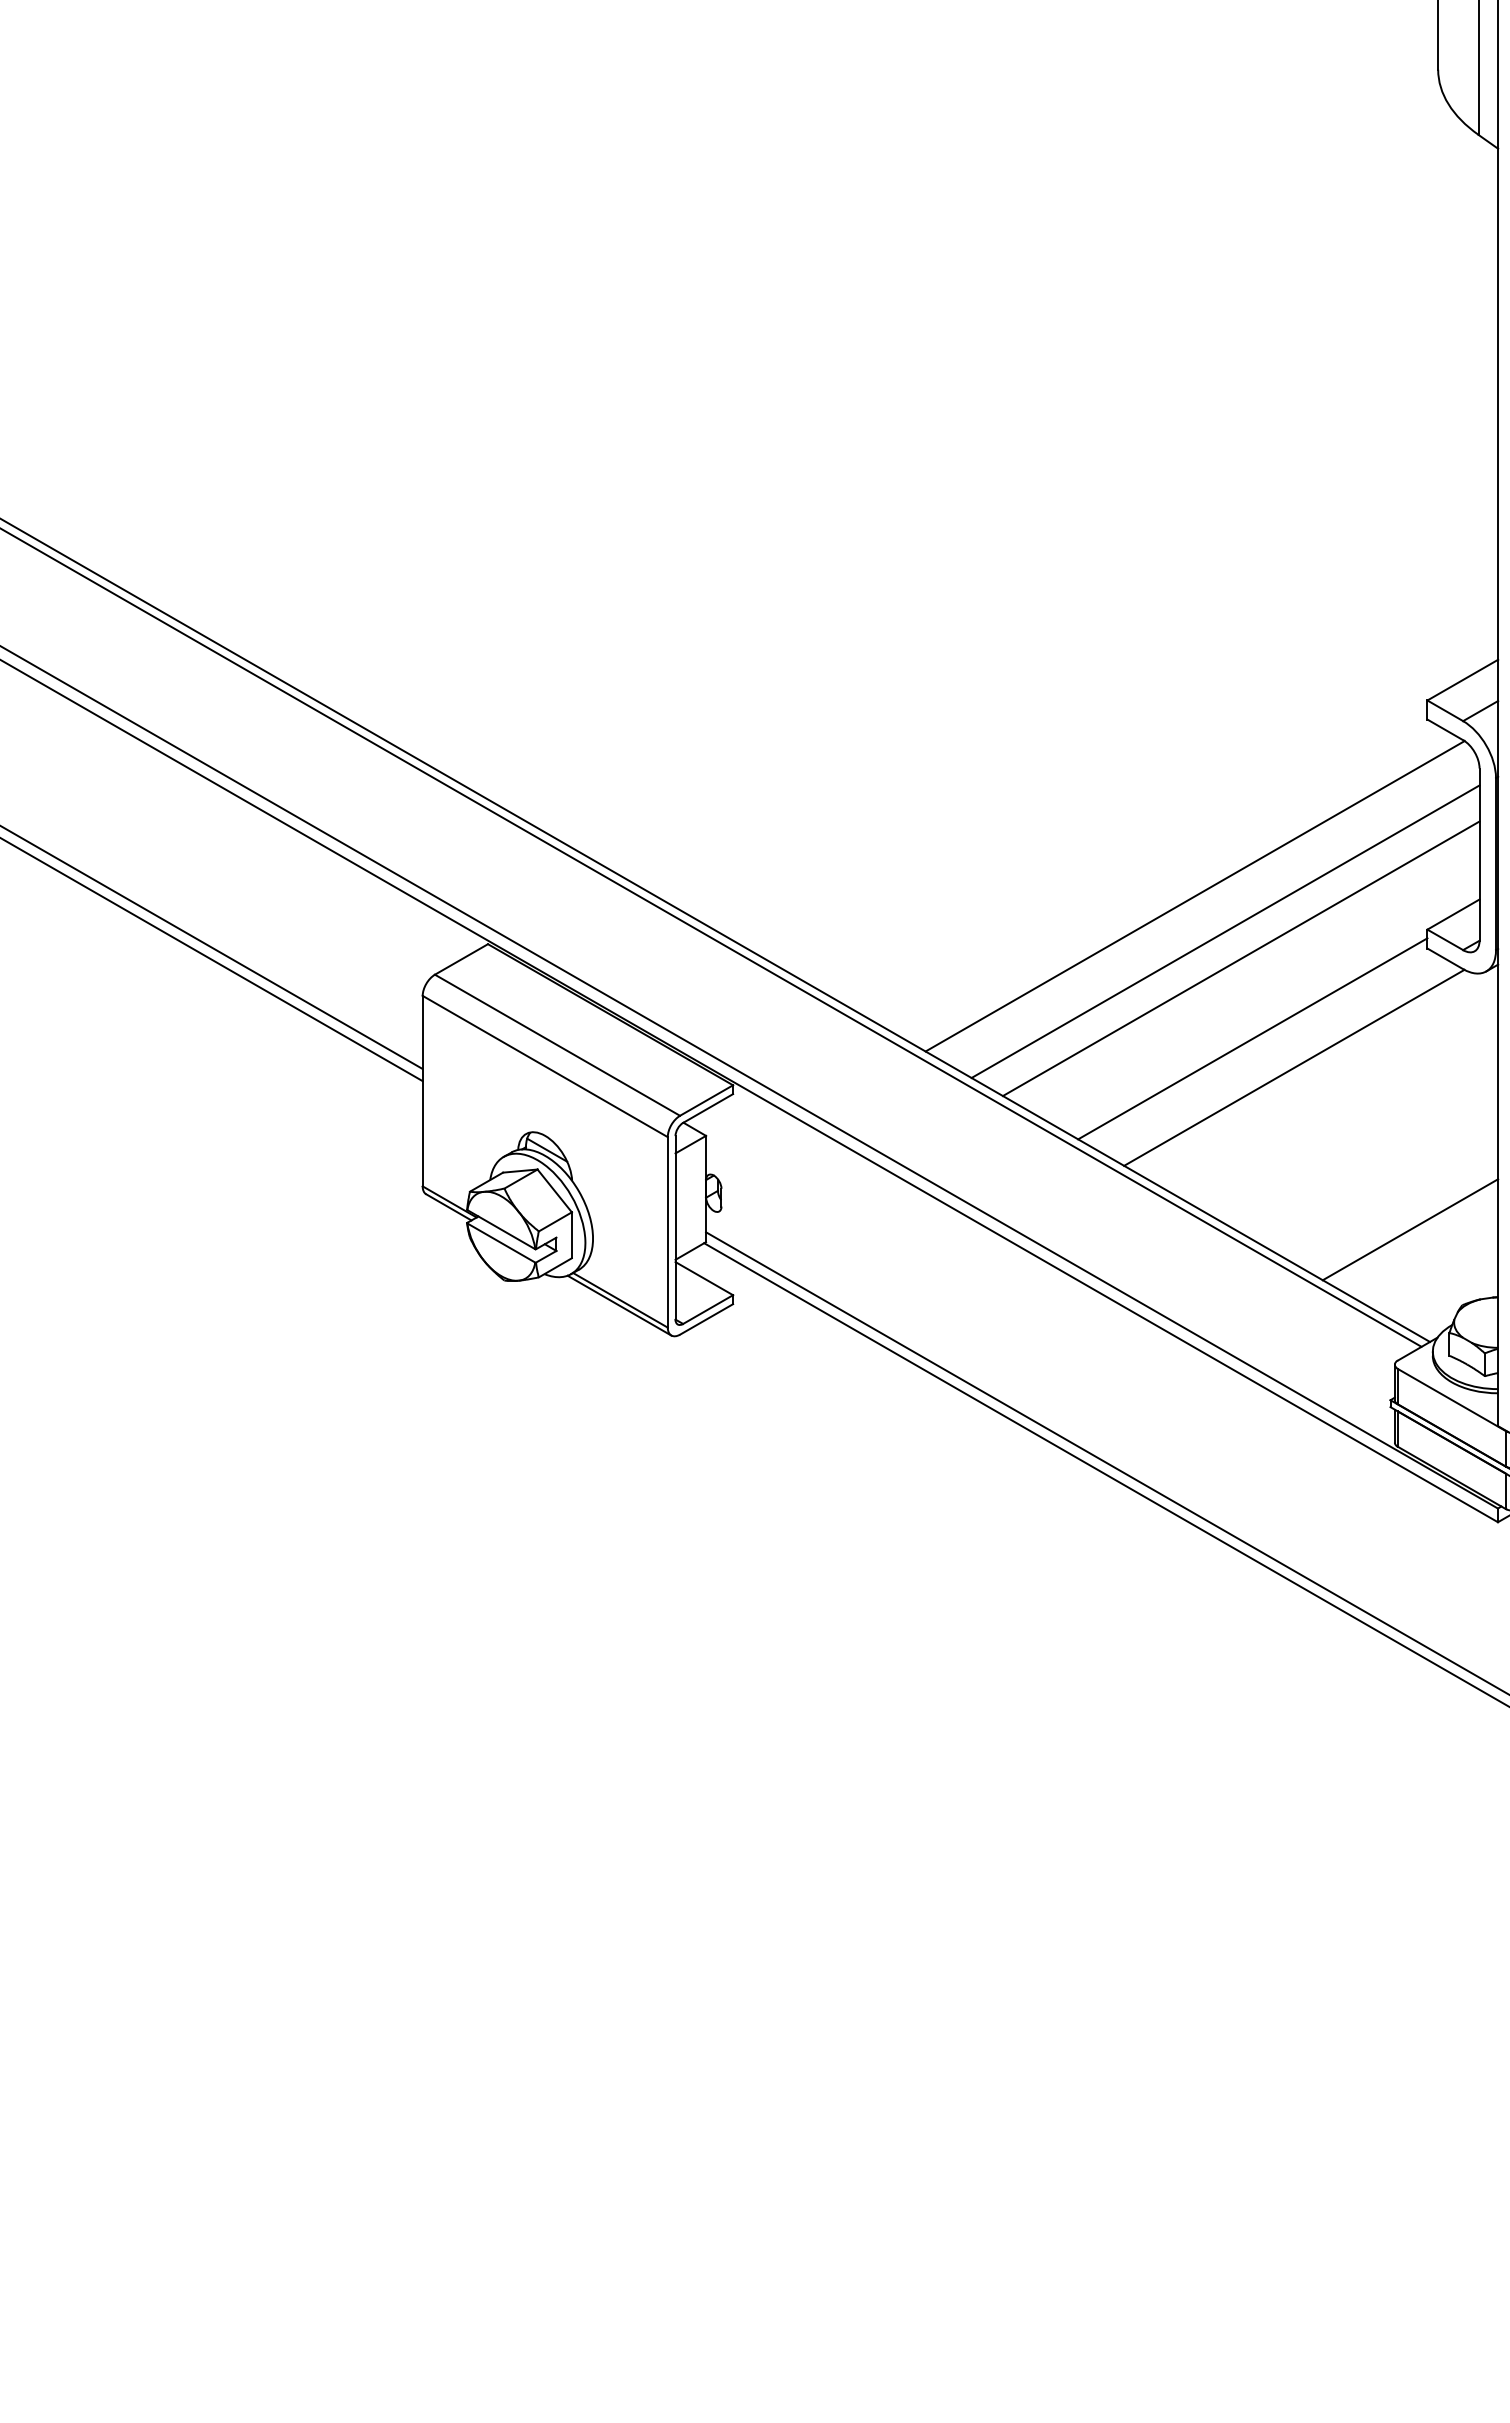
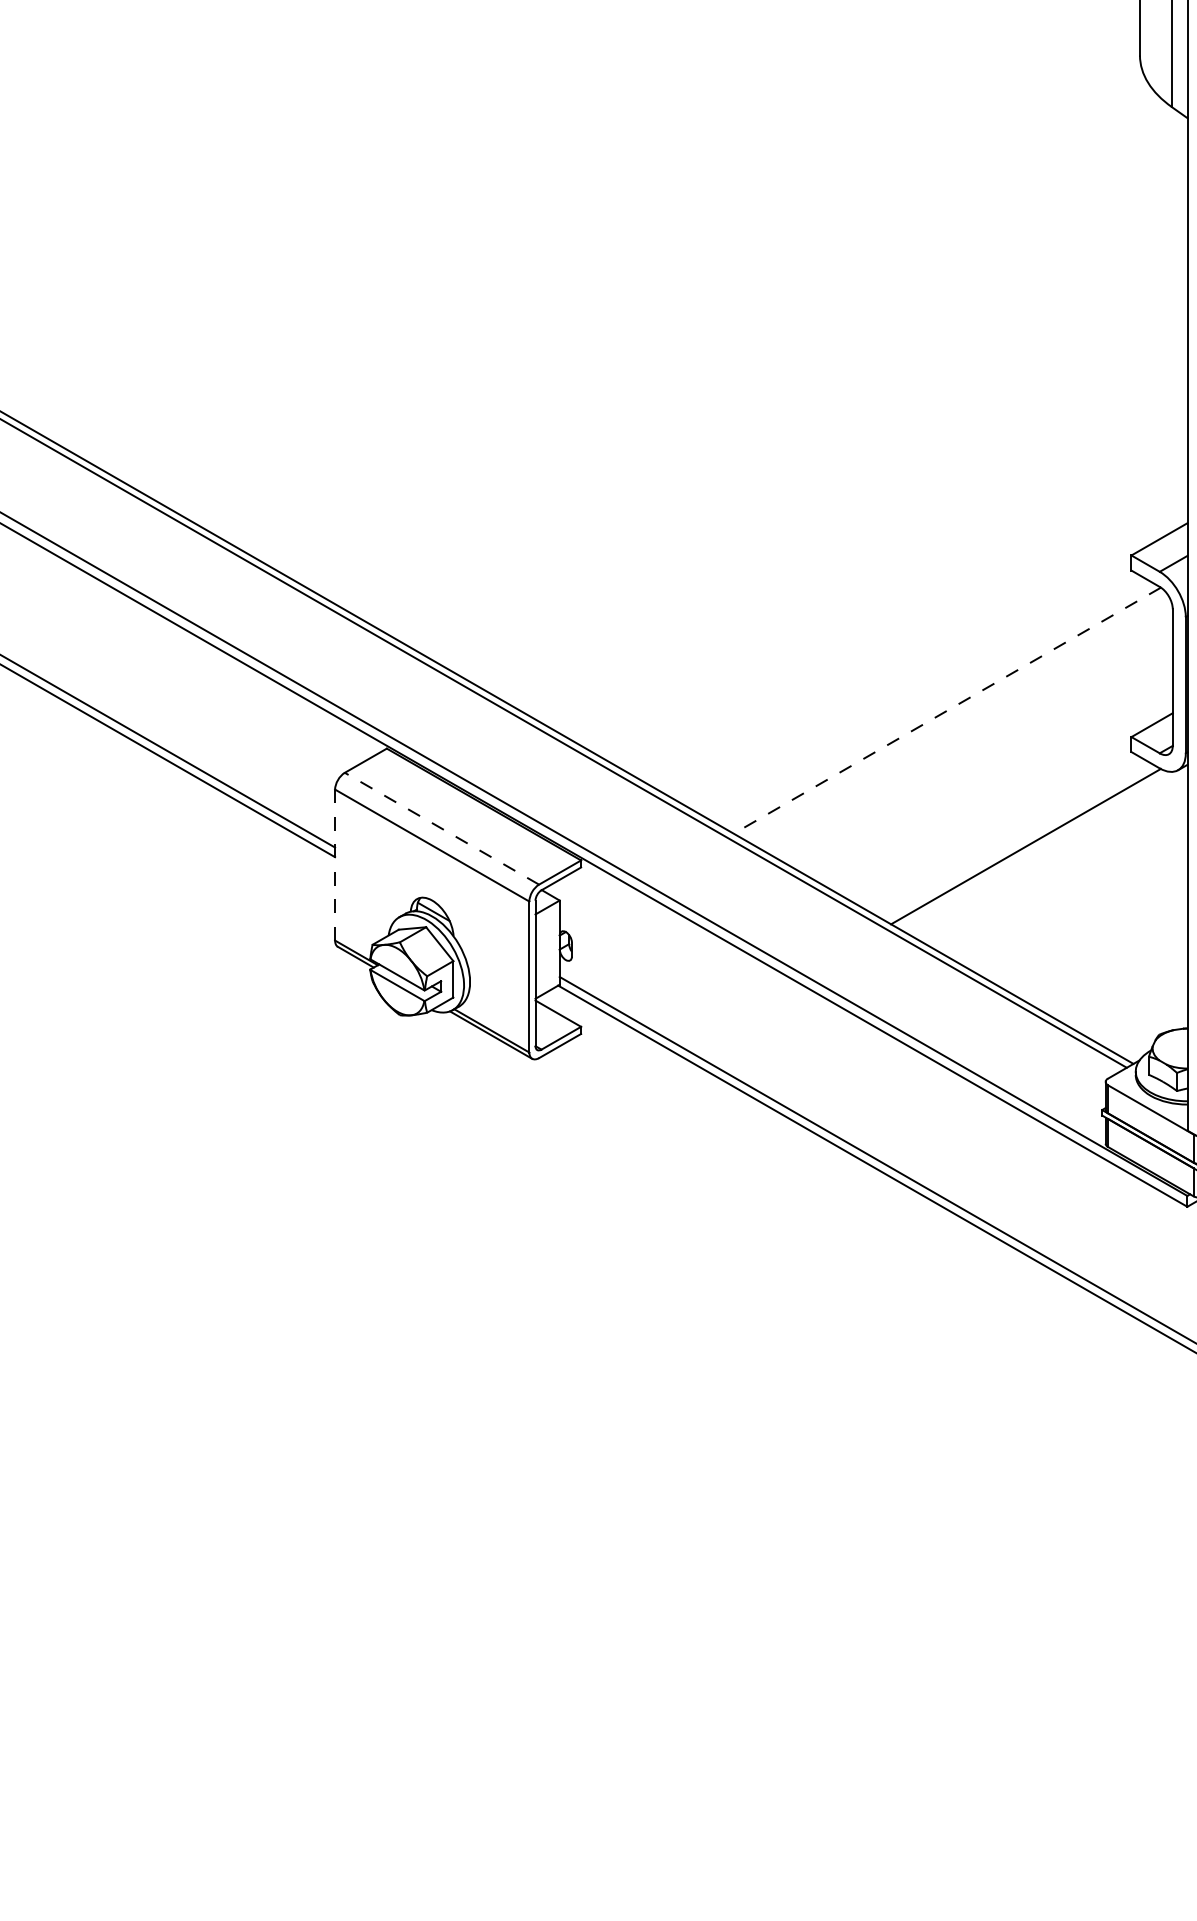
line: (1194, 896) -> (946, 710), solid -> dashed
line: (1225, 931) -> (971, 738), removed
line: (1240, 958) -> (983, 759), removed
line: (1252, 1038) -> (992, 823), removed
line: (557, 1045) -> (441, 828), solid -> dashed
line: (422, 1090) -> (334, 864), solid -> dashed
line: (1410, 1229) -> (1118, 974), removed

